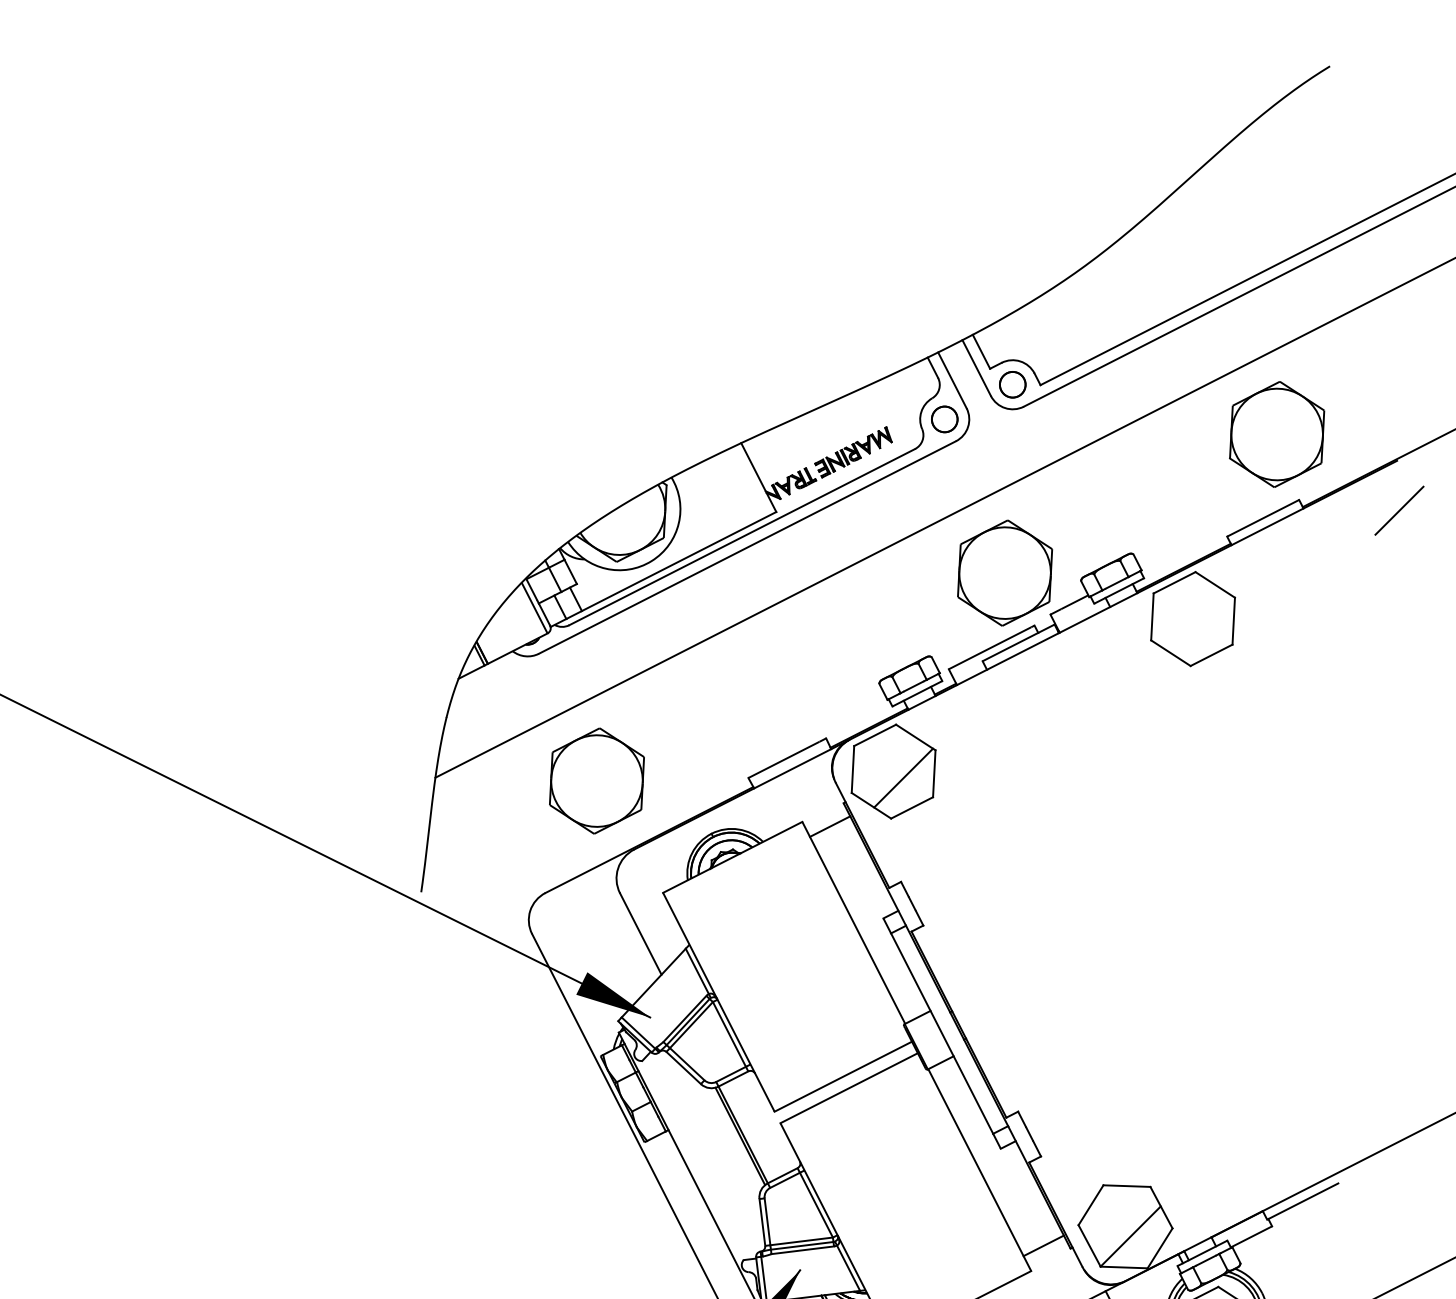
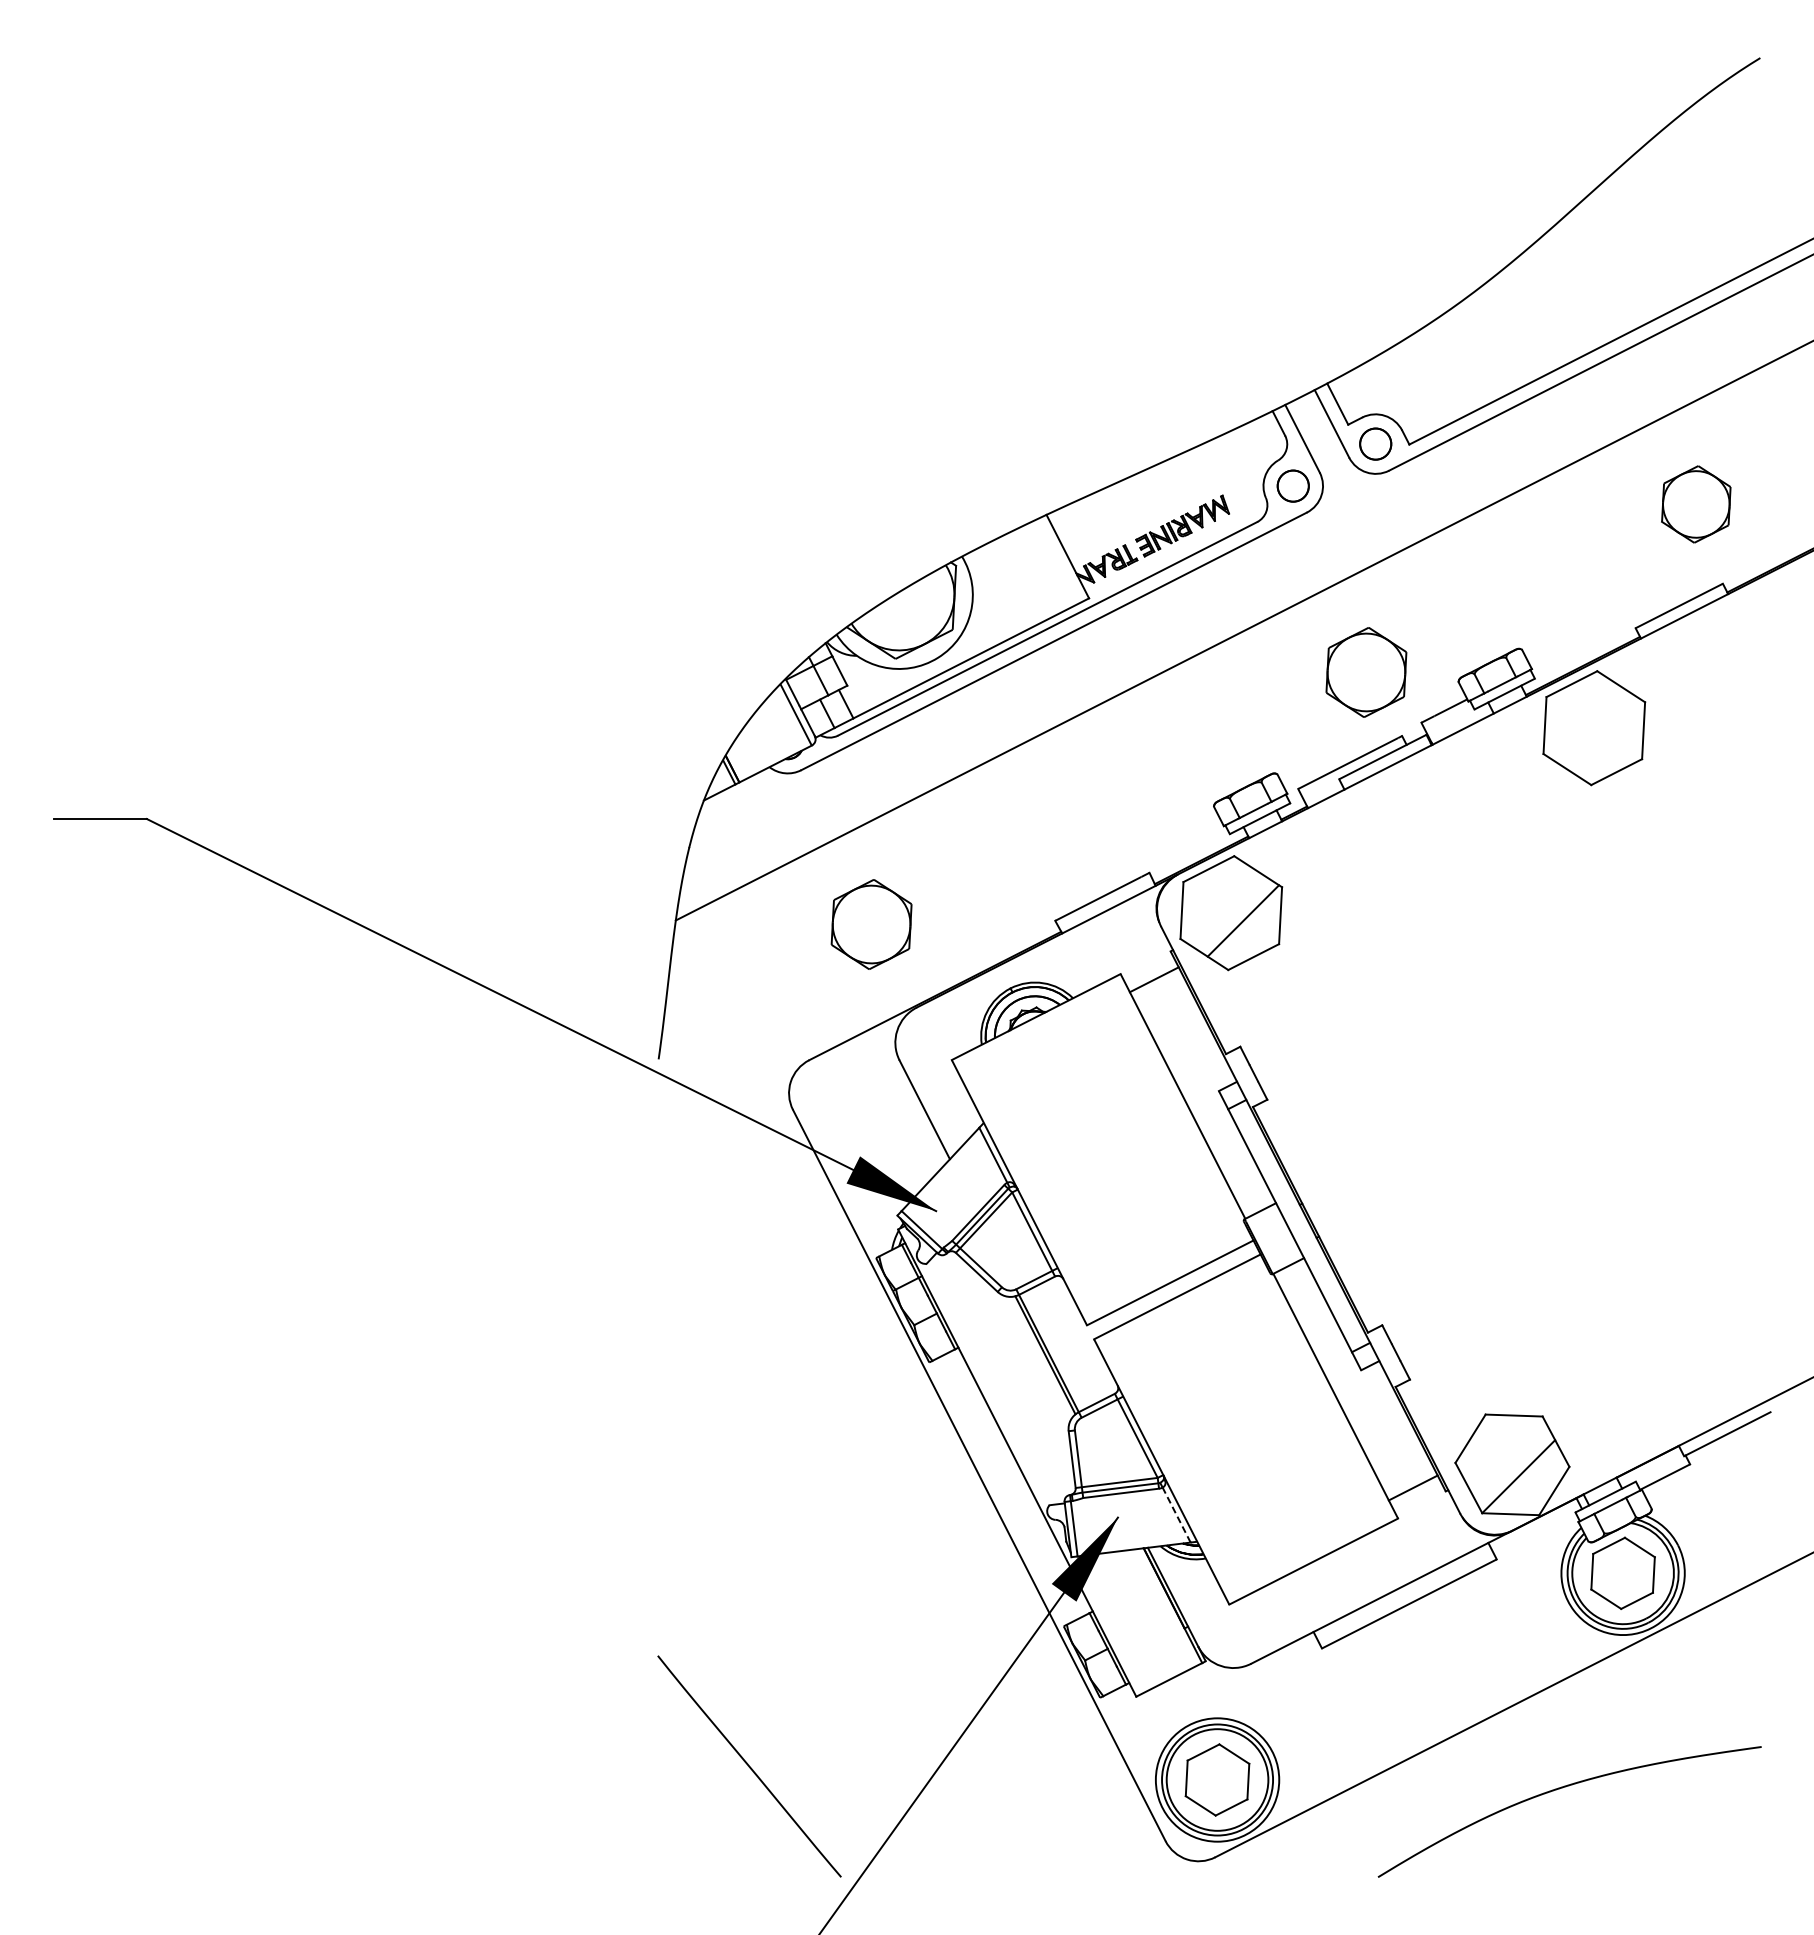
part: (1277, 434) -> (1696, 504), size x0.6
part: (1005, 573) -> (1366, 672), size x0.7
part: (596, 781) -> (871, 924), size x0.7
line: (848, 1268) -> (1176, 1515), solid -> dashed

